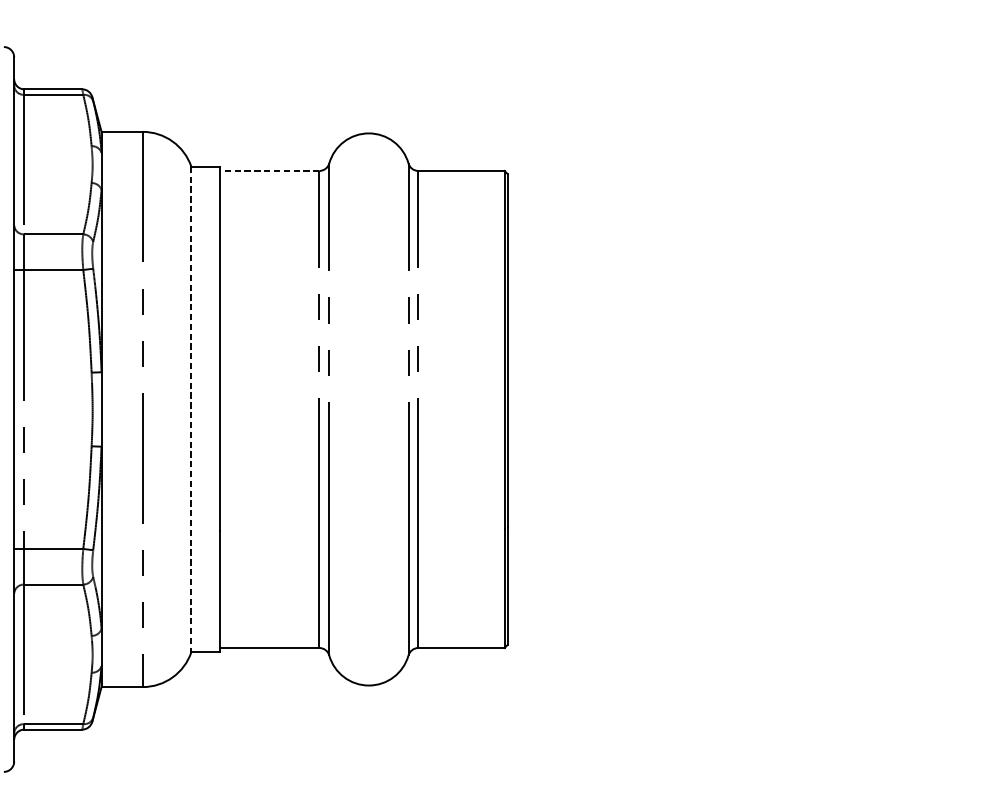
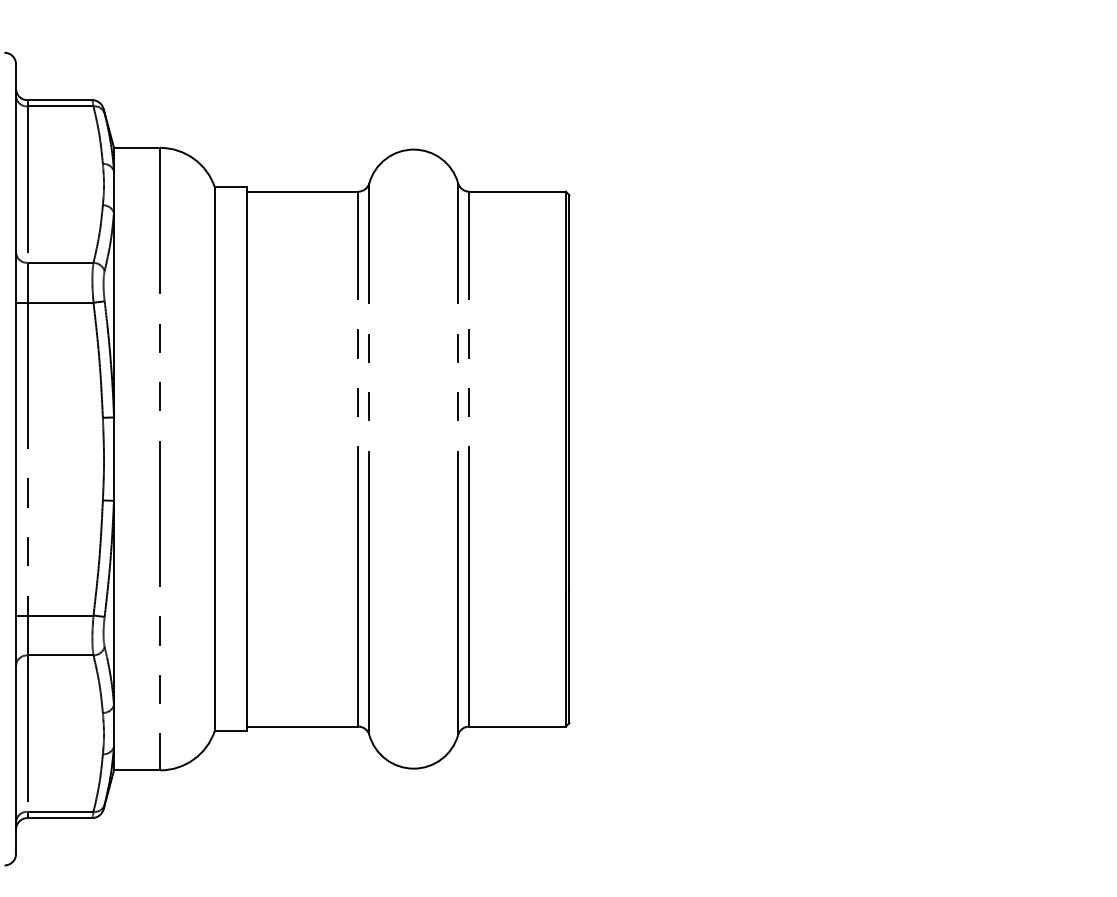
line: (269, 170) -> (302, 191), dashed -> solid
line: (191, 409) -> (214, 459), dashed -> solid

